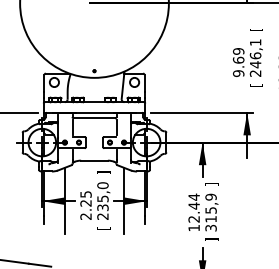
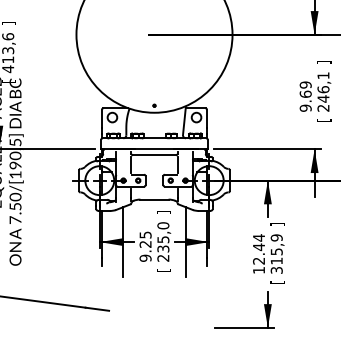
text: (255, 29) -> (323, 62), [ -> ]
text: (85, 215) -> (145, 257), 2.25 -> 9.25
text: (211, 239) -> (277, 282), ] -> [

